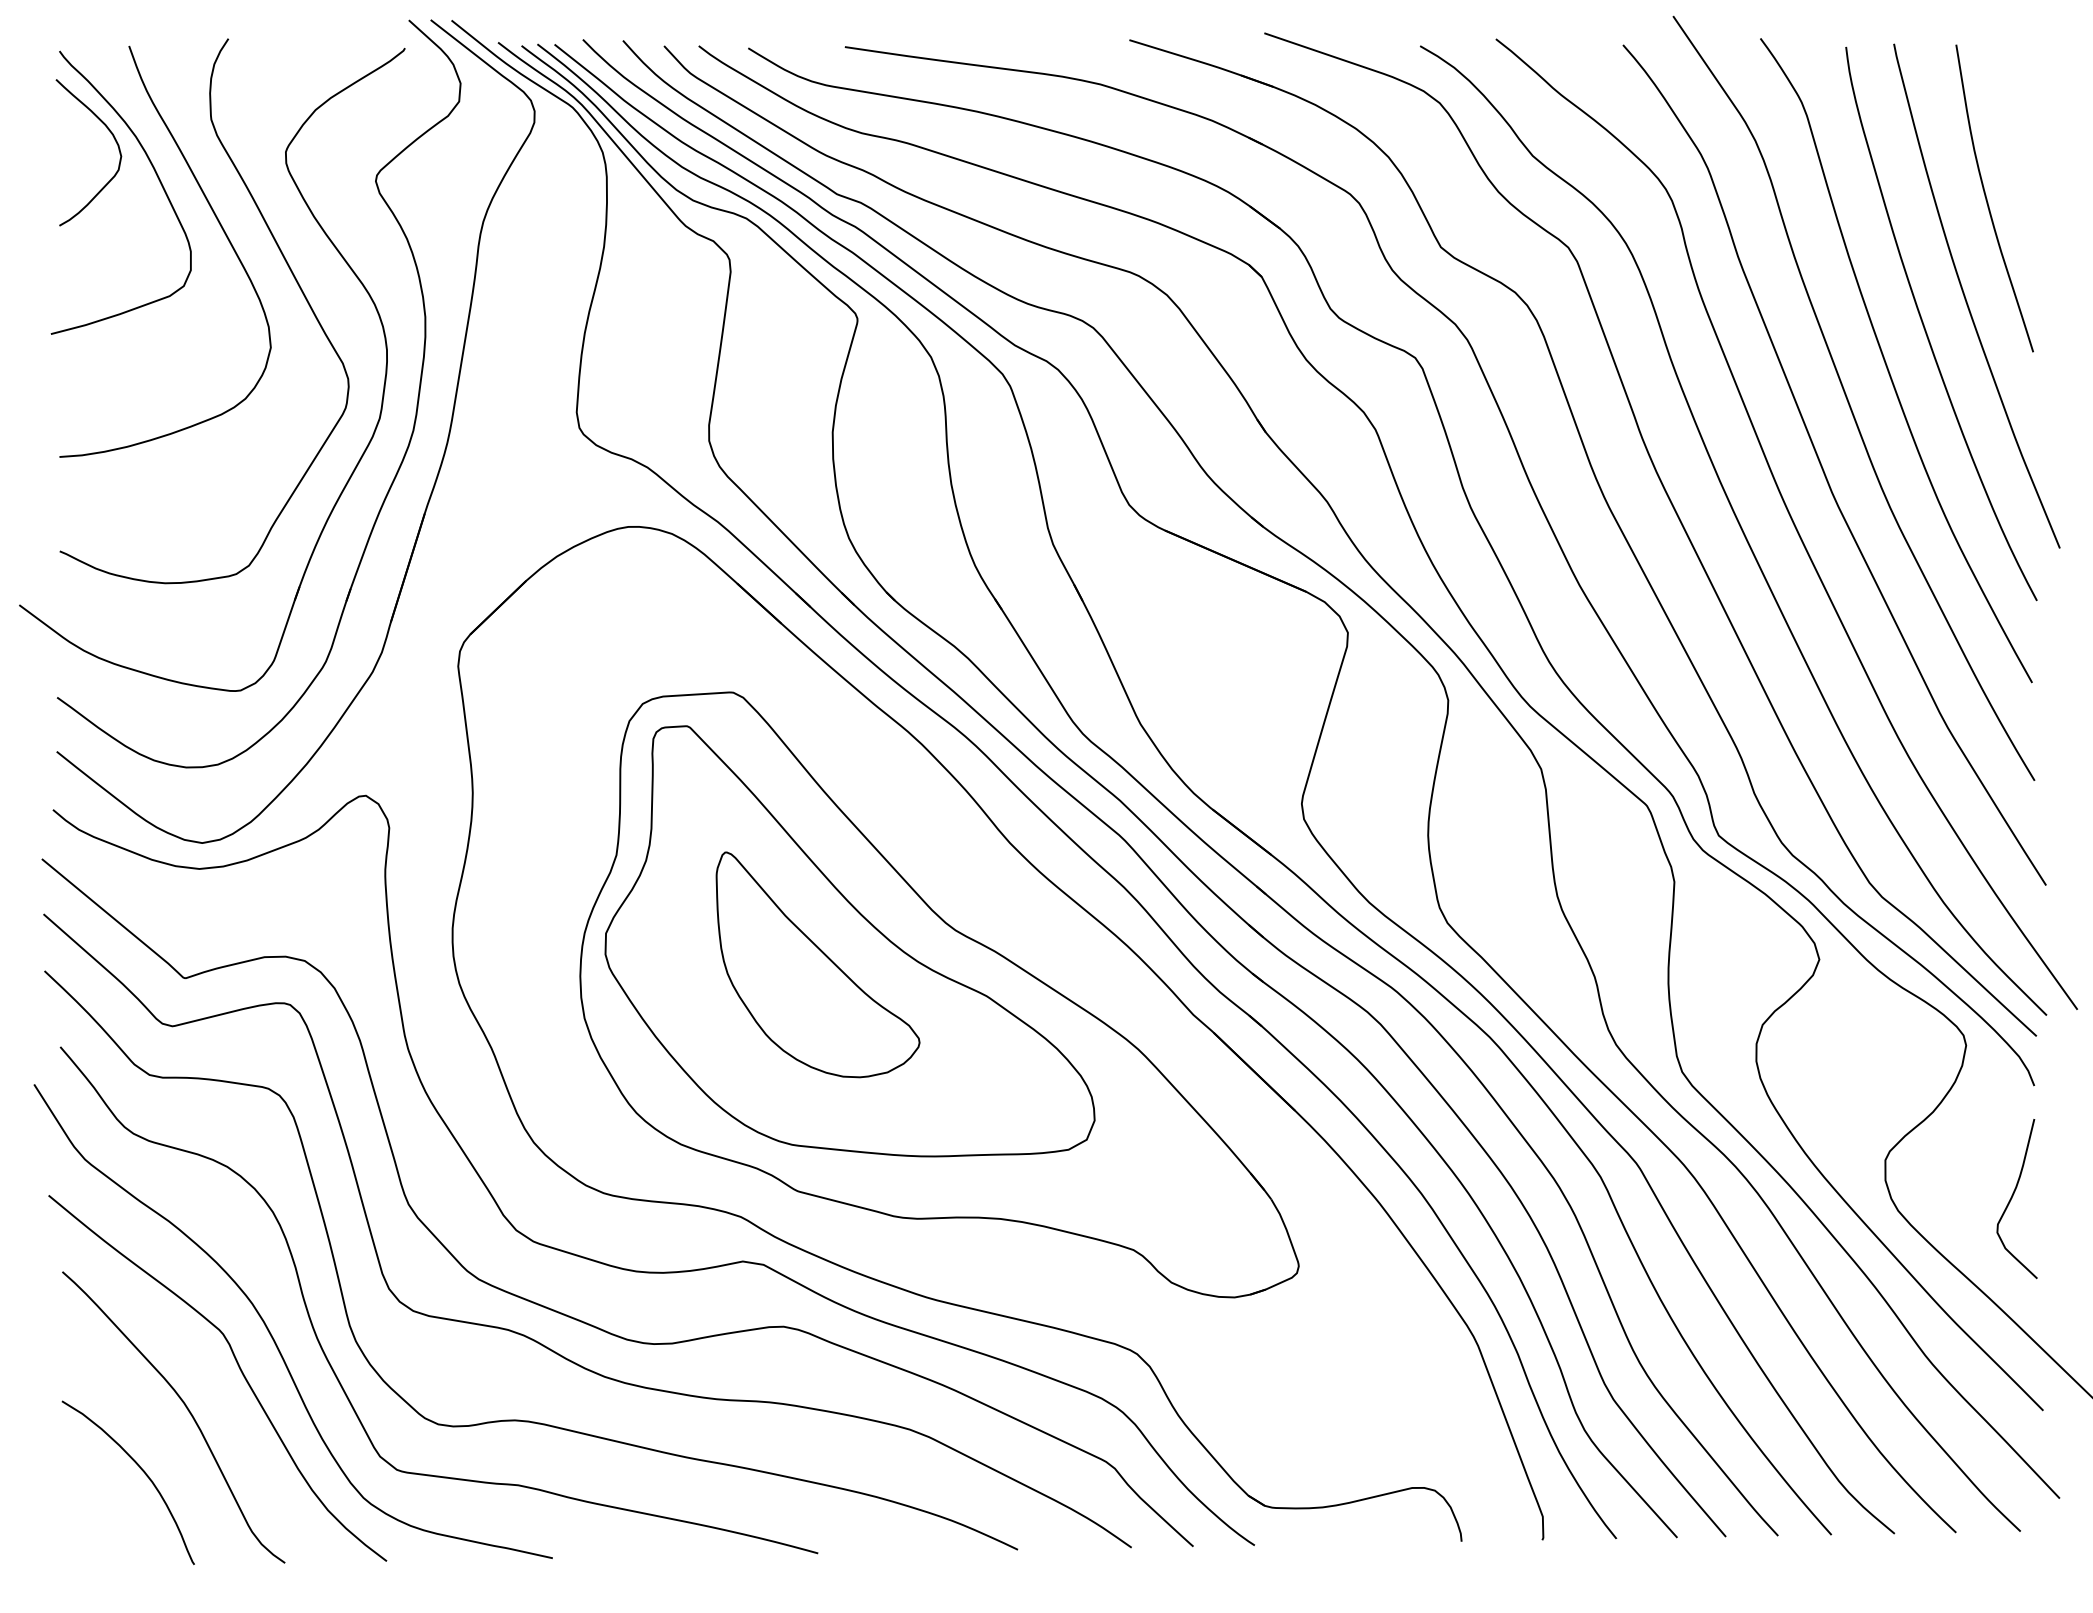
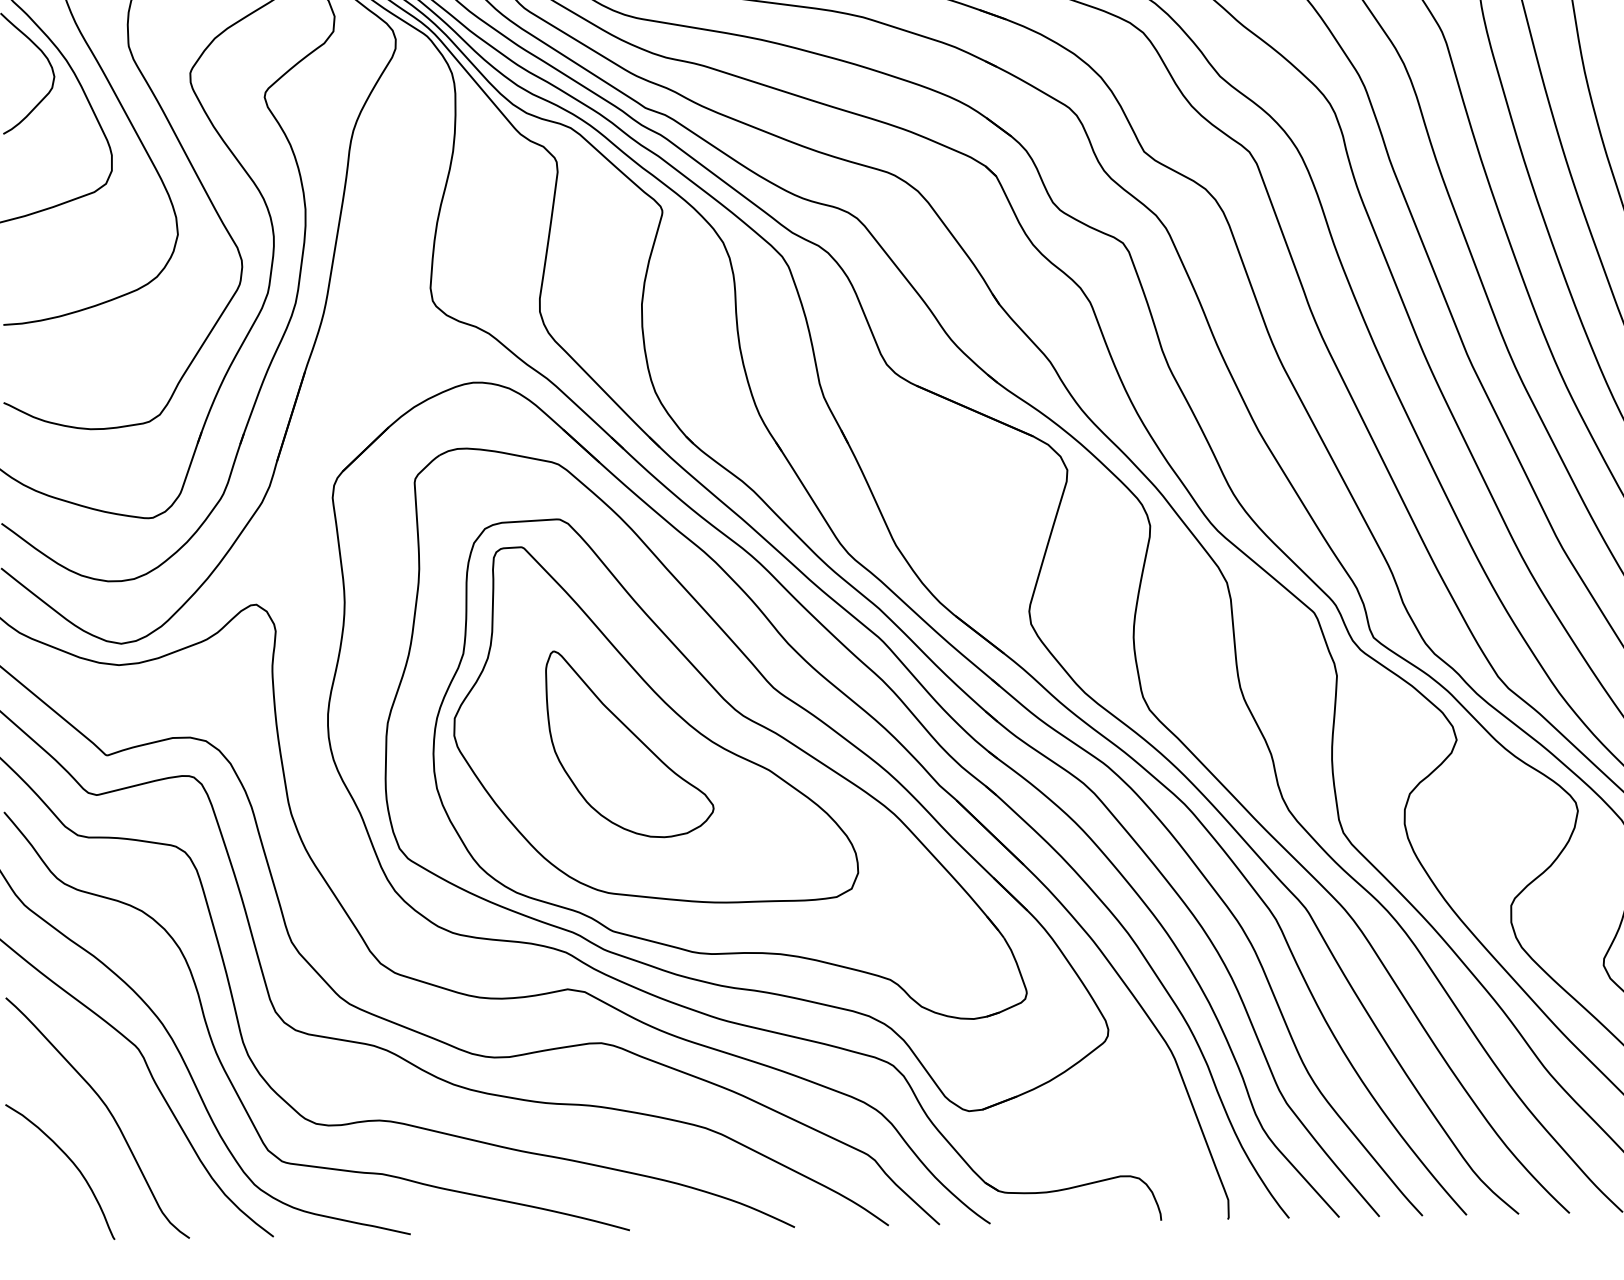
part: (959, 1007) -> (746, 779), added

